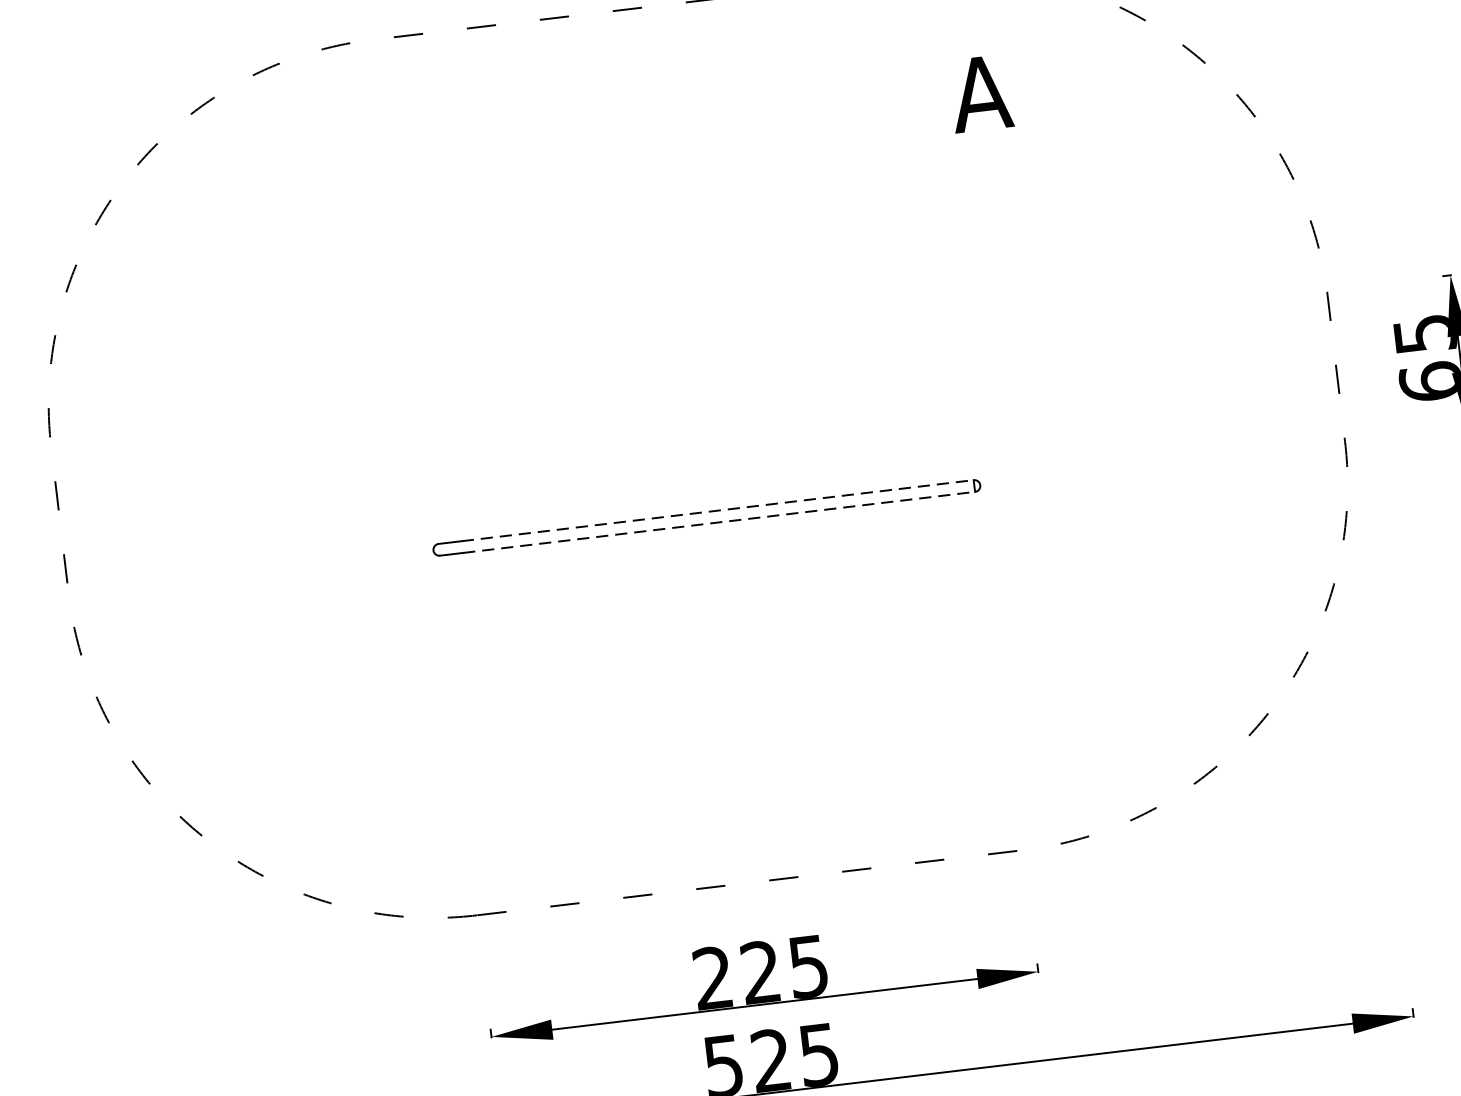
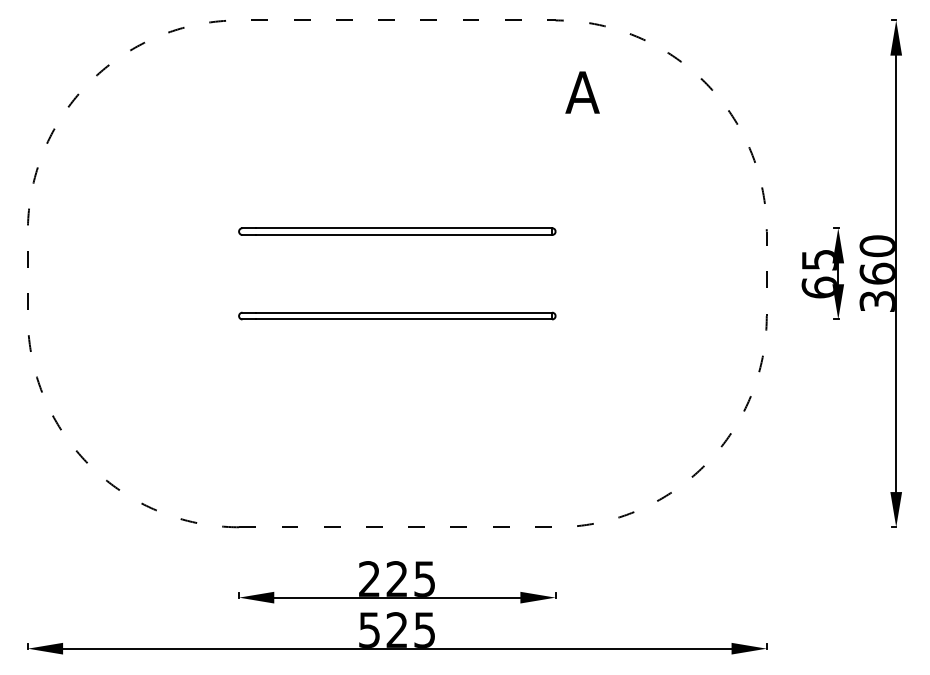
part: (689, 371) -> (397, 231), added
line: (718, 510) -> (404, 312), dashed -> solid
line: (719, 522) -> (404, 319), dashed -> solid

